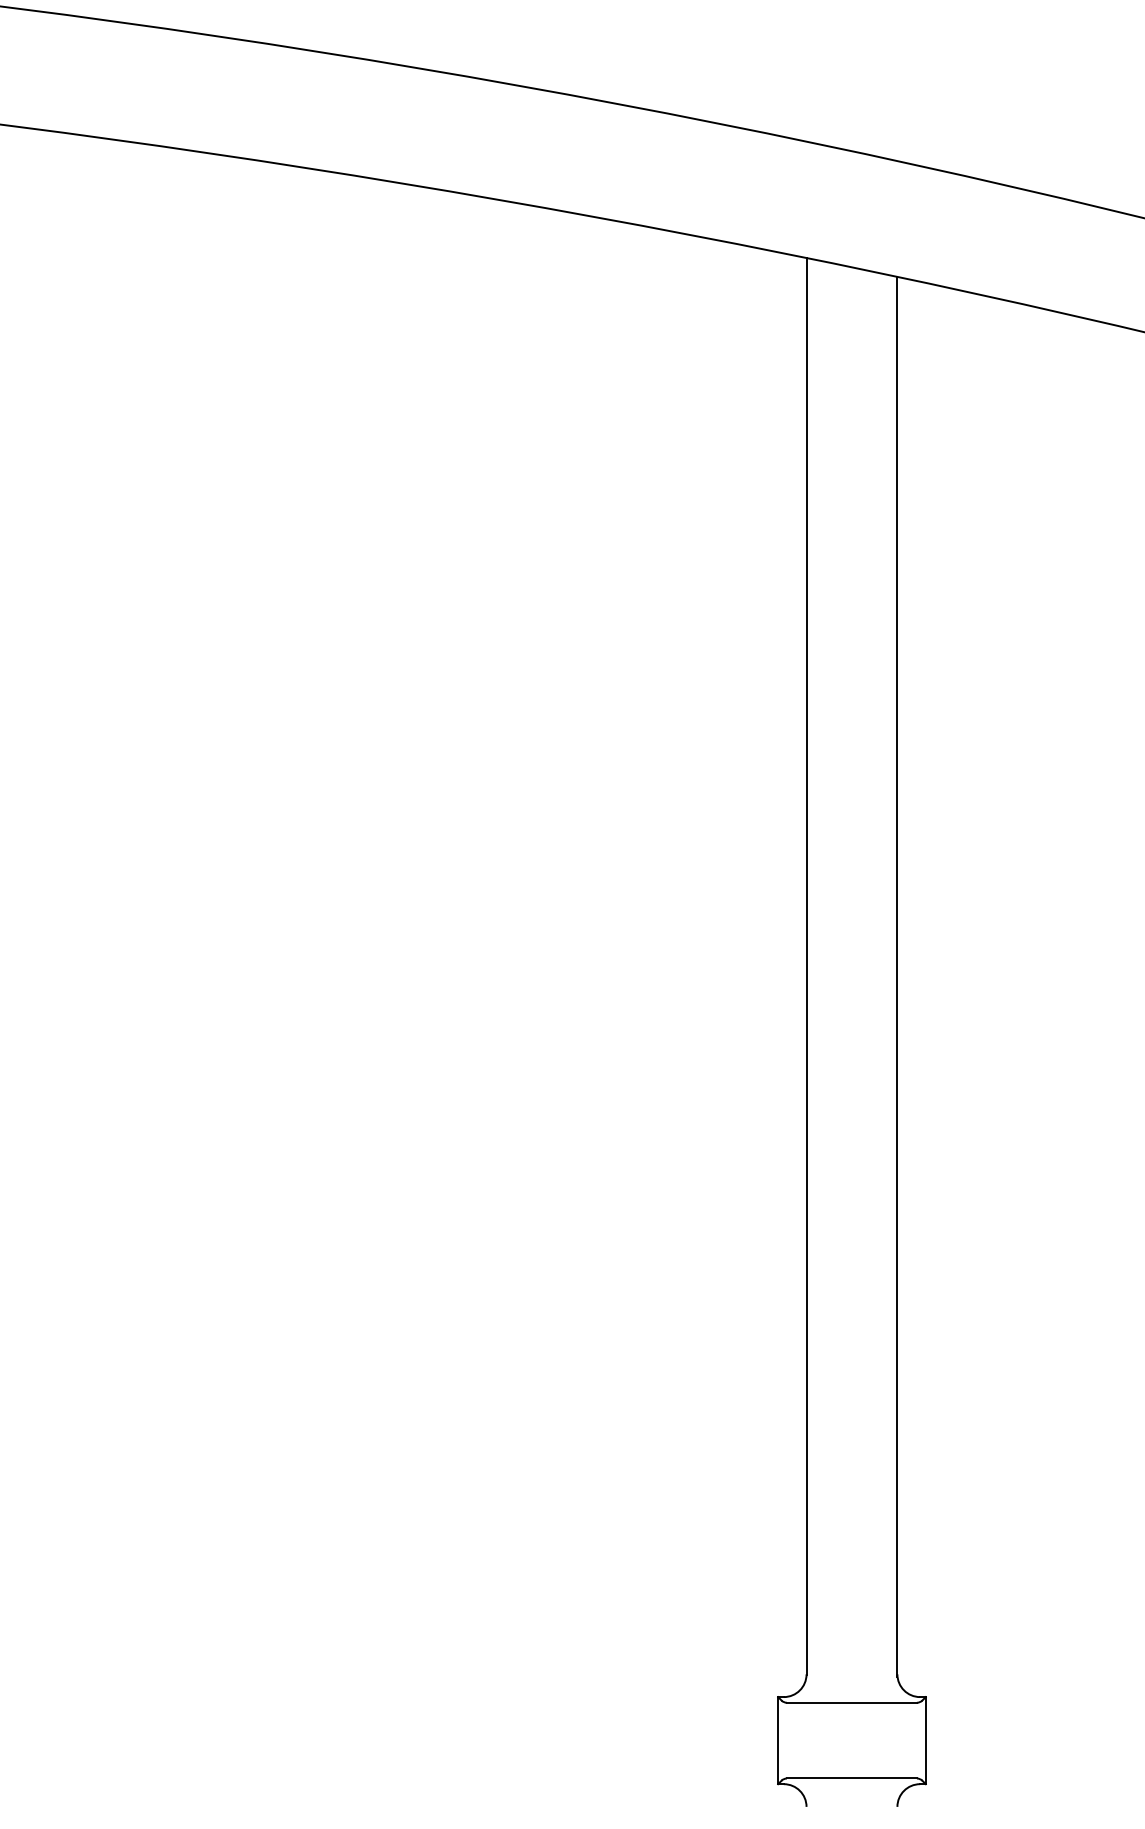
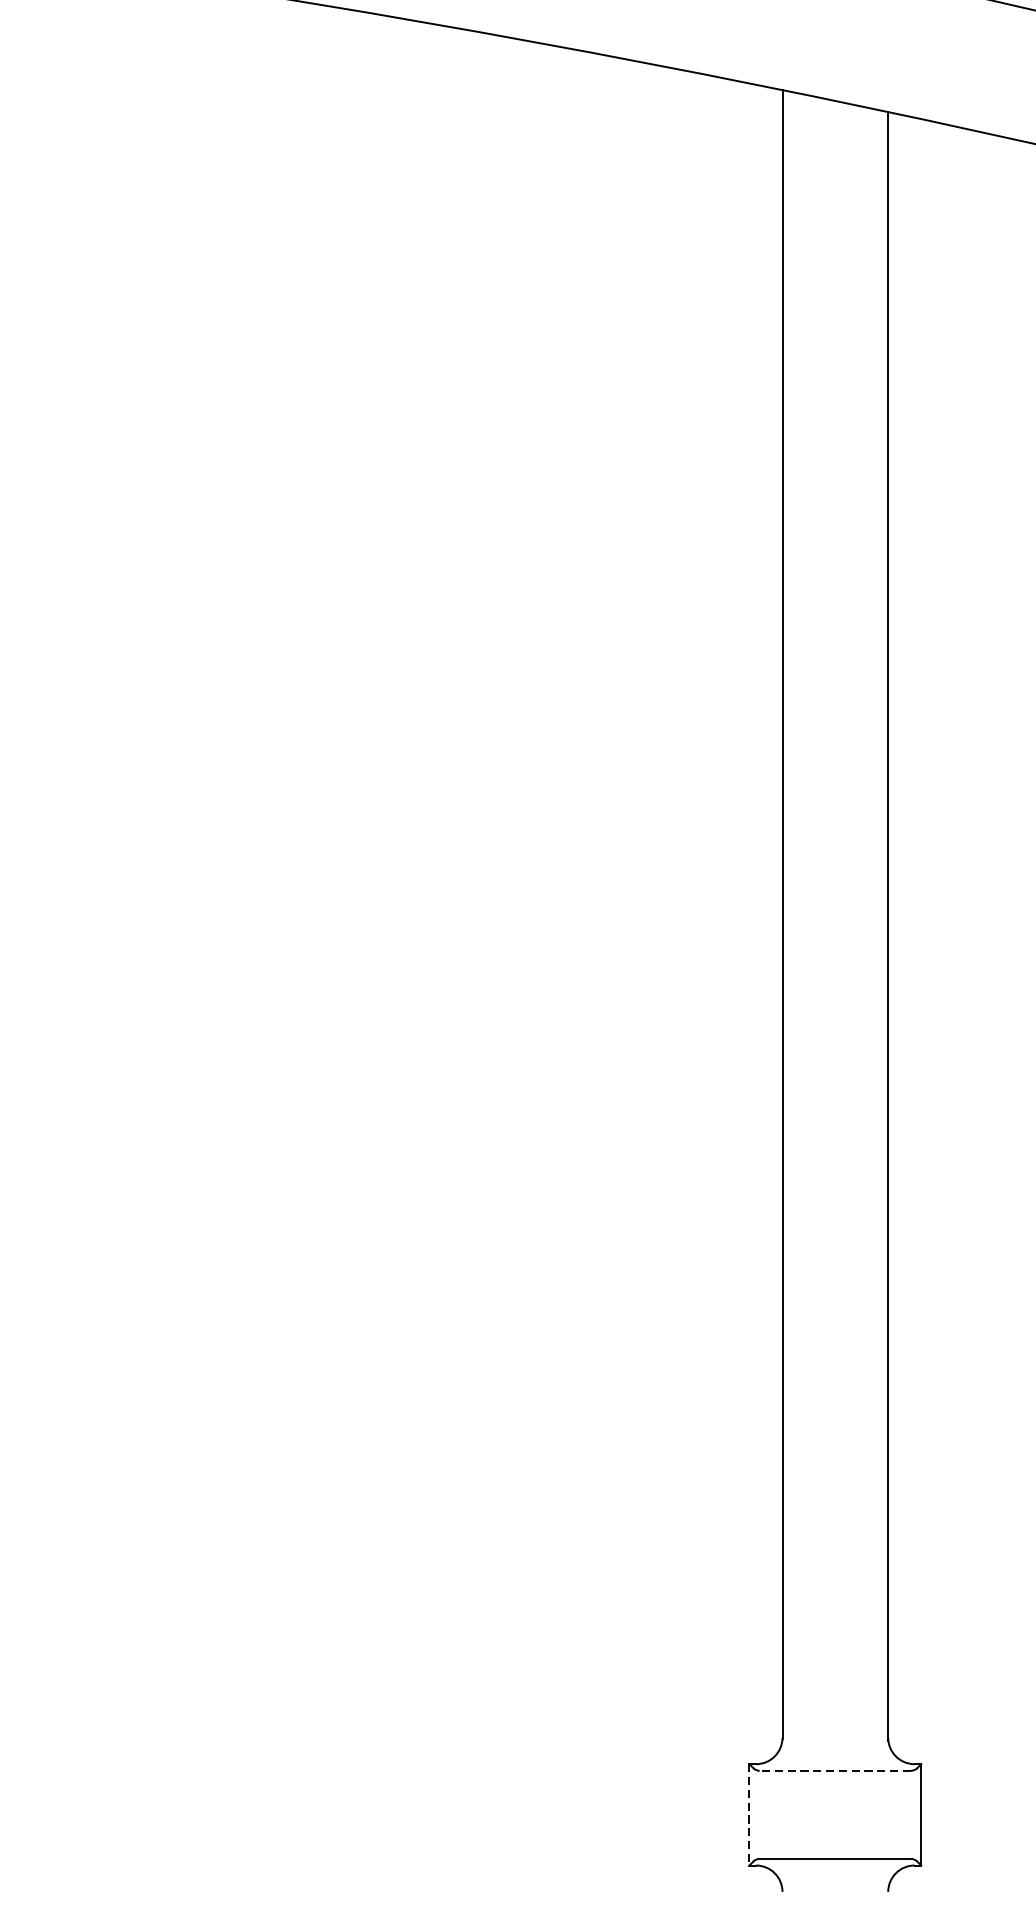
line: (851, 1702) -> (834, 1770), solid -> dashed
line: (778, 1740) -> (749, 1814), solid -> dashed

